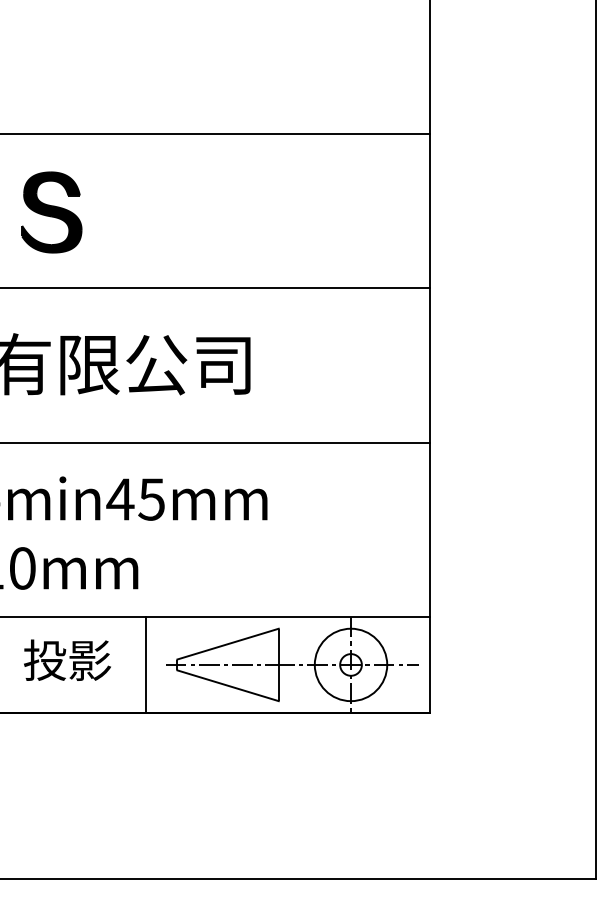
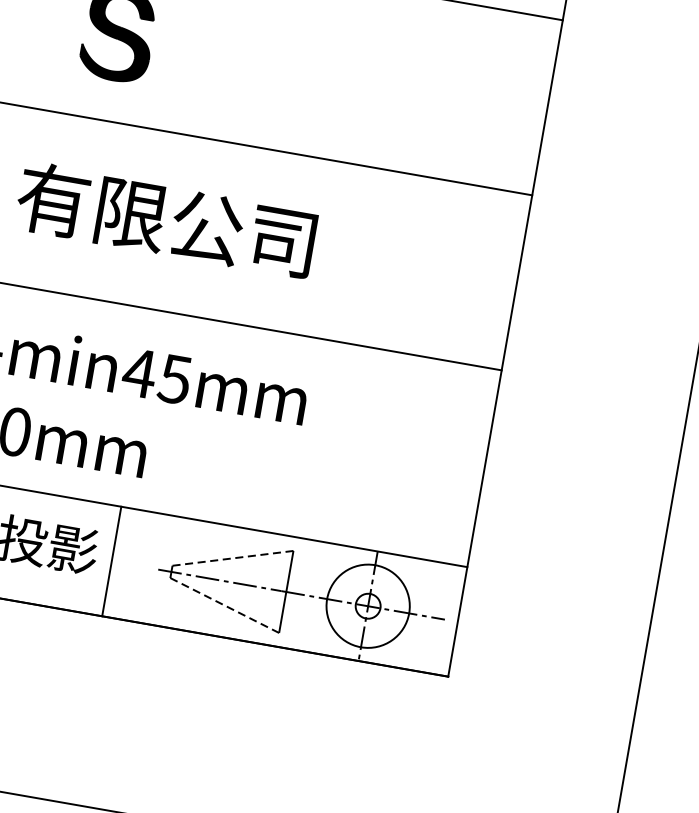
line: (228, 644) -> (233, 558), solid -> dashed
line: (145, 664) -> (111, 560), moved
line: (228, 685) -> (225, 605), solid -> dashed

